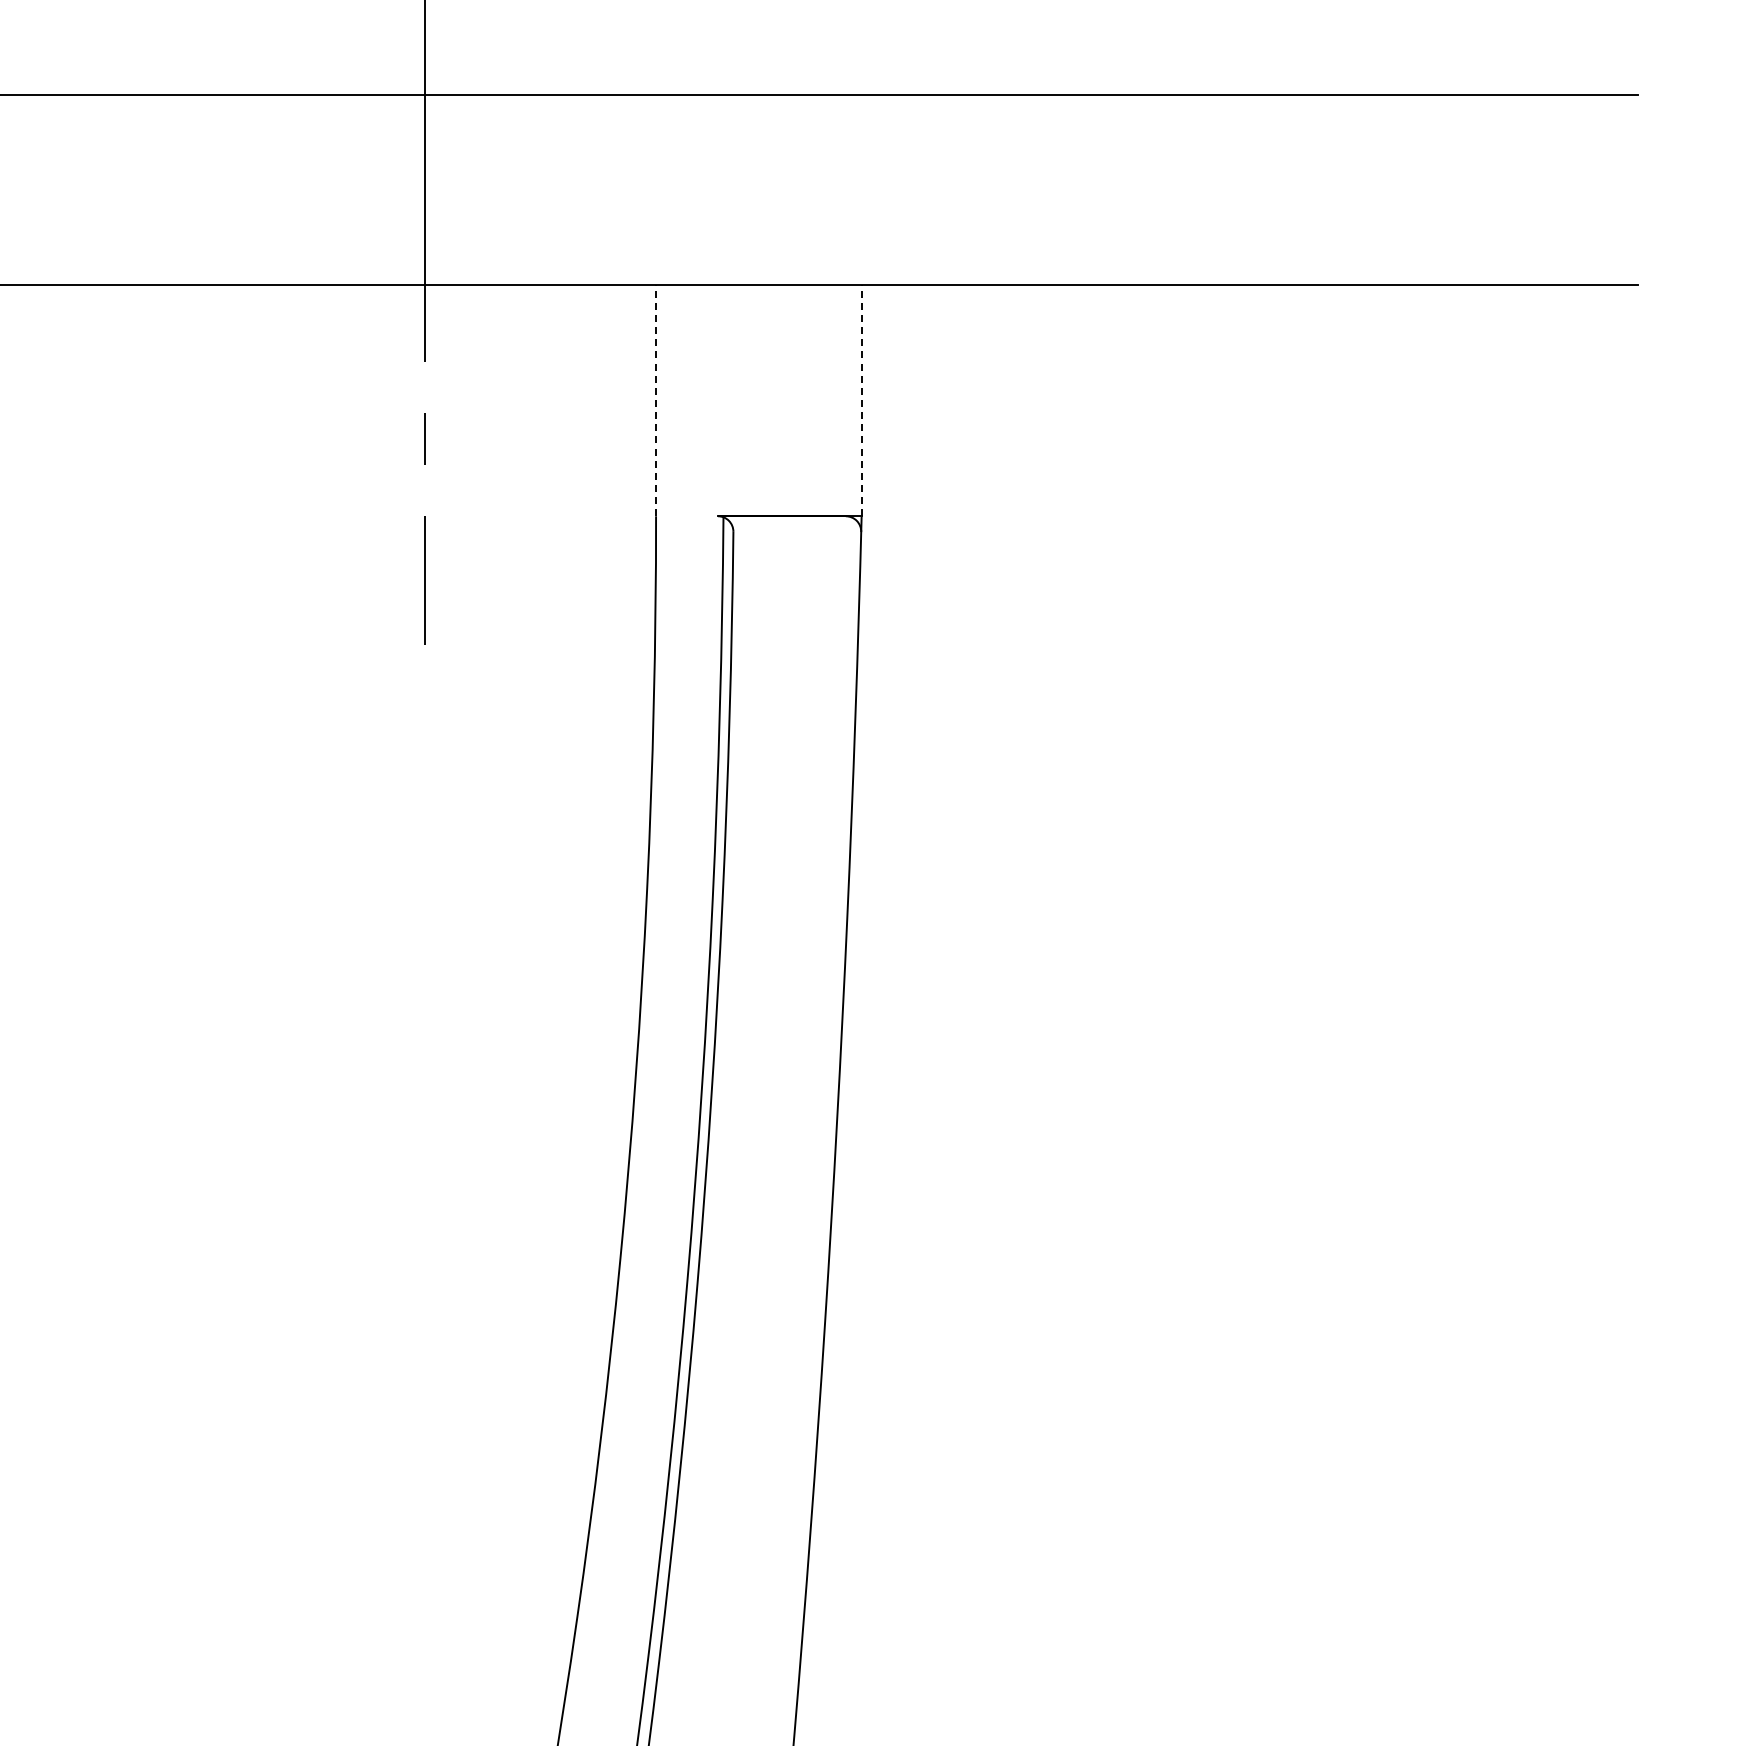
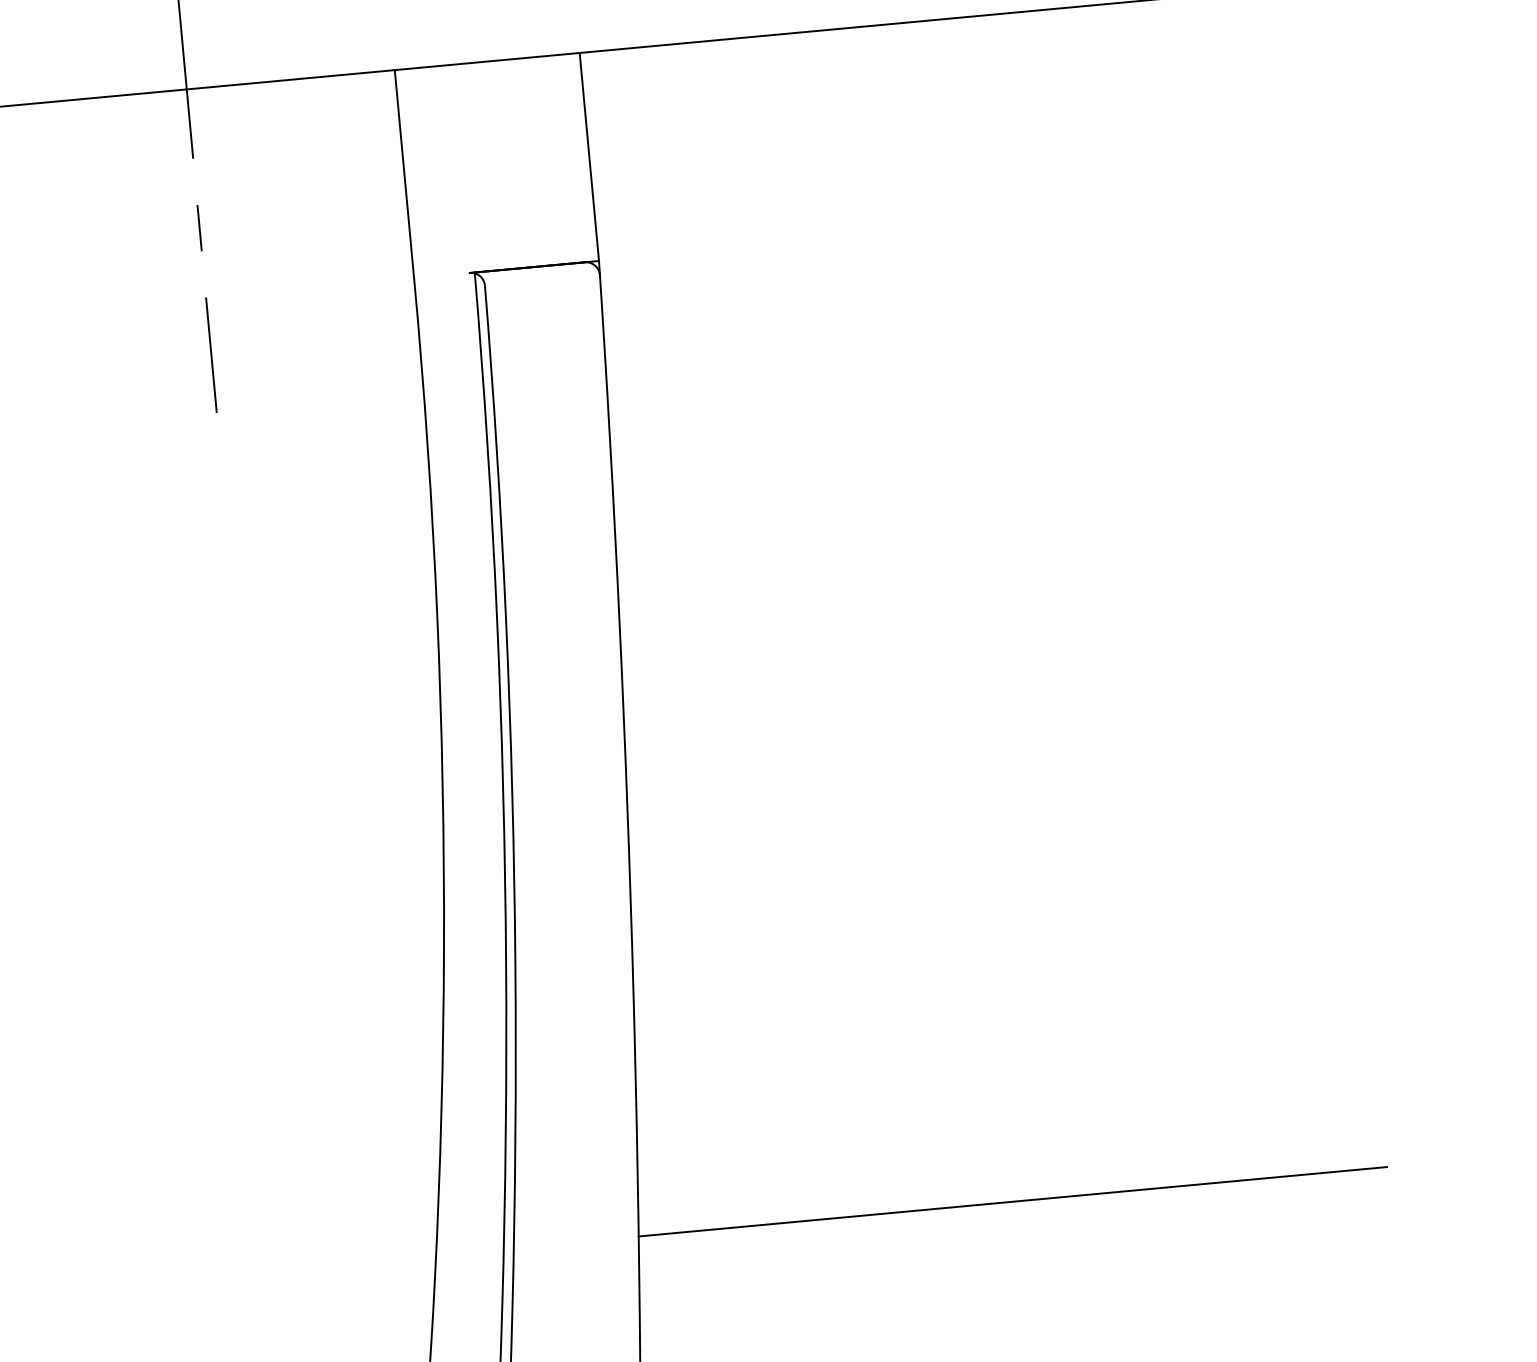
line: (656, 400) -> (404, 174), dashed -> solid
line: (861, 400) -> (589, 156), dashed -> solid
line: (1221, 1595) -> (1012, 1201), added

